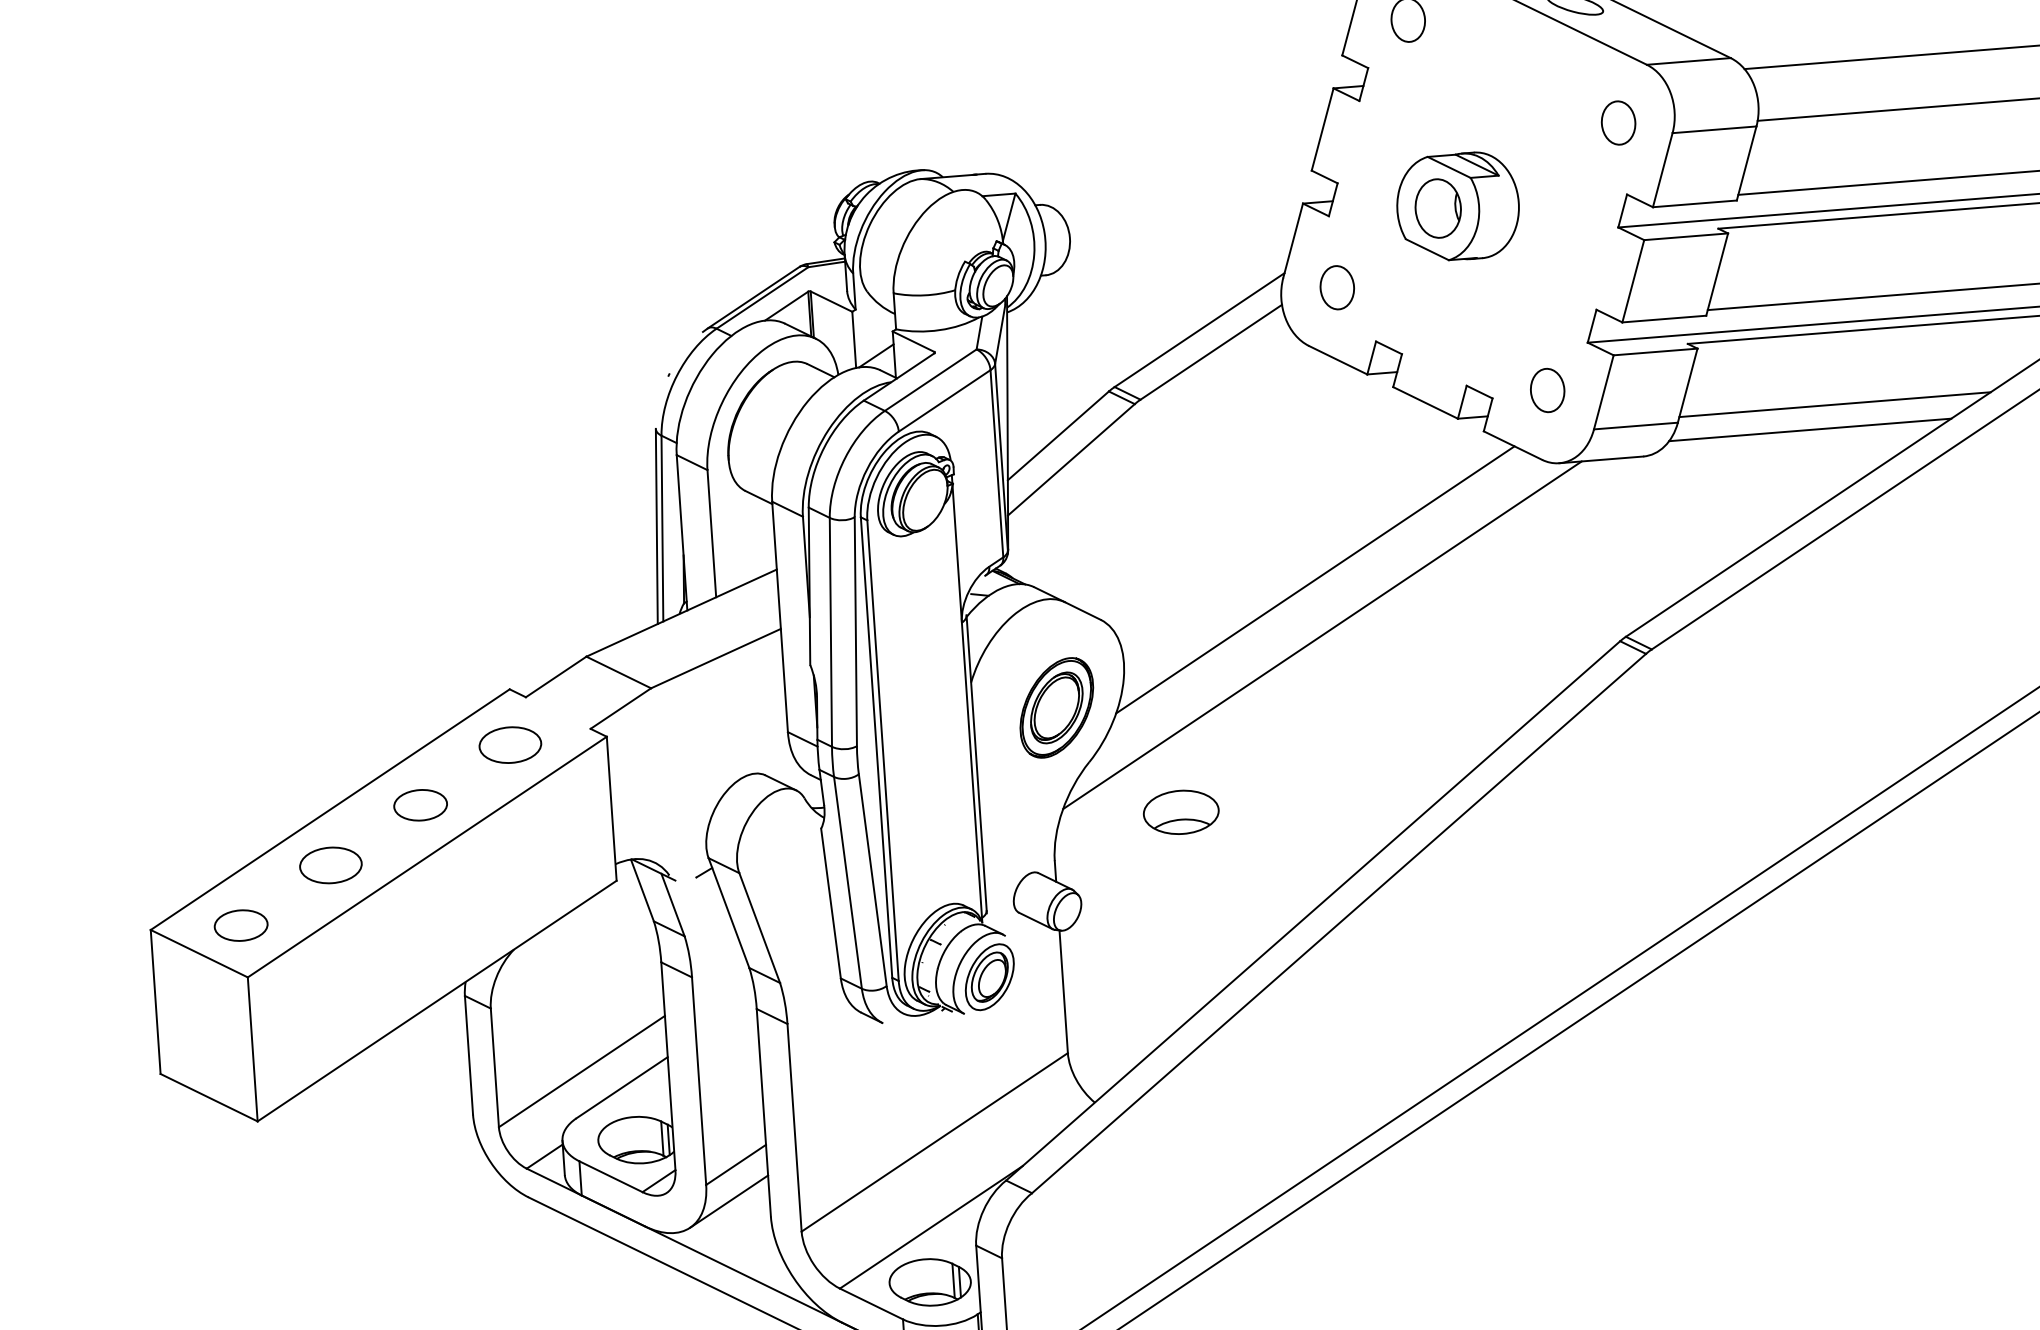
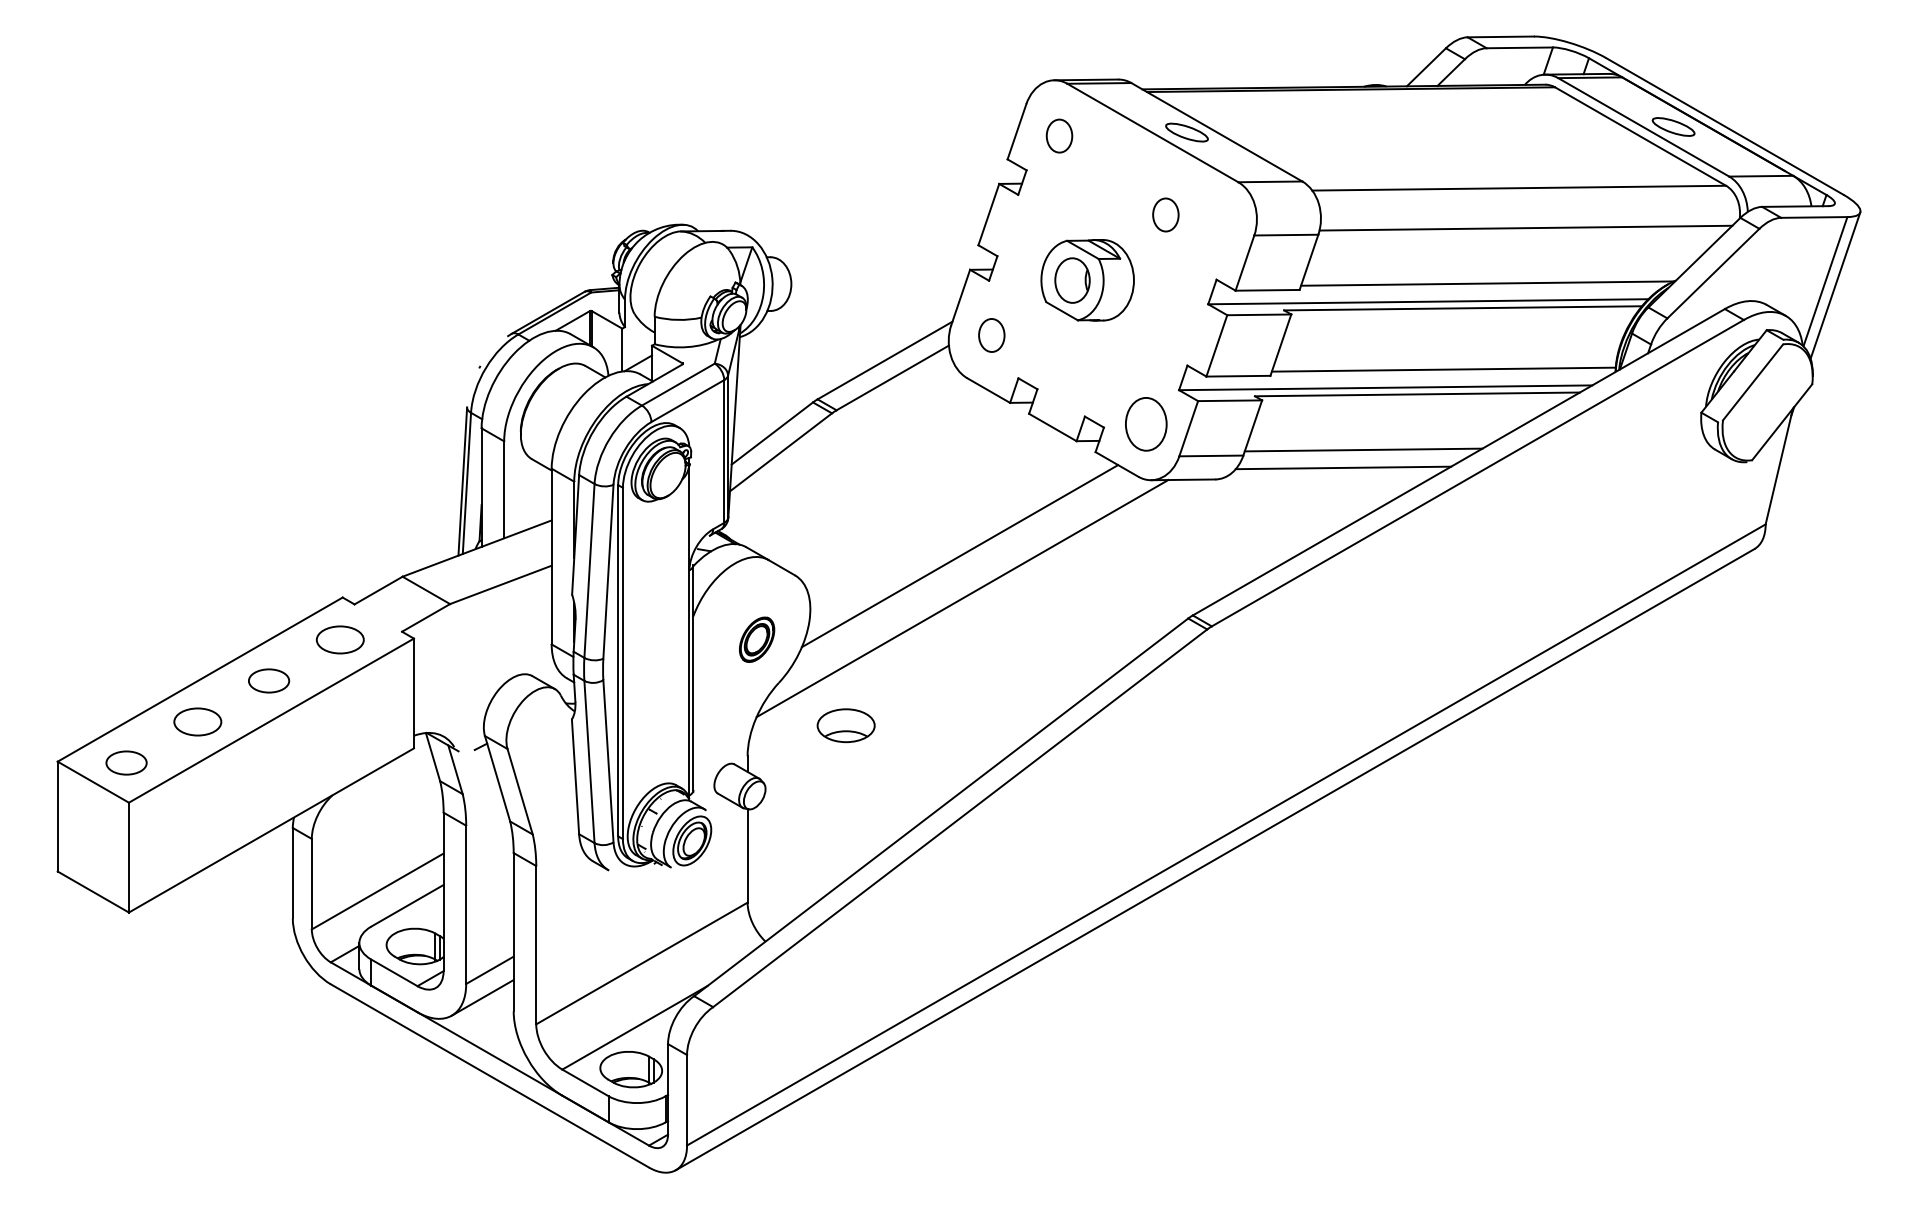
part: (1618, 122) -> (1165, 214), moved
part: (1546, 390) -> (1145, 424), size x1.6
part: (1055, 707) -> (756, 639), size x0.6

